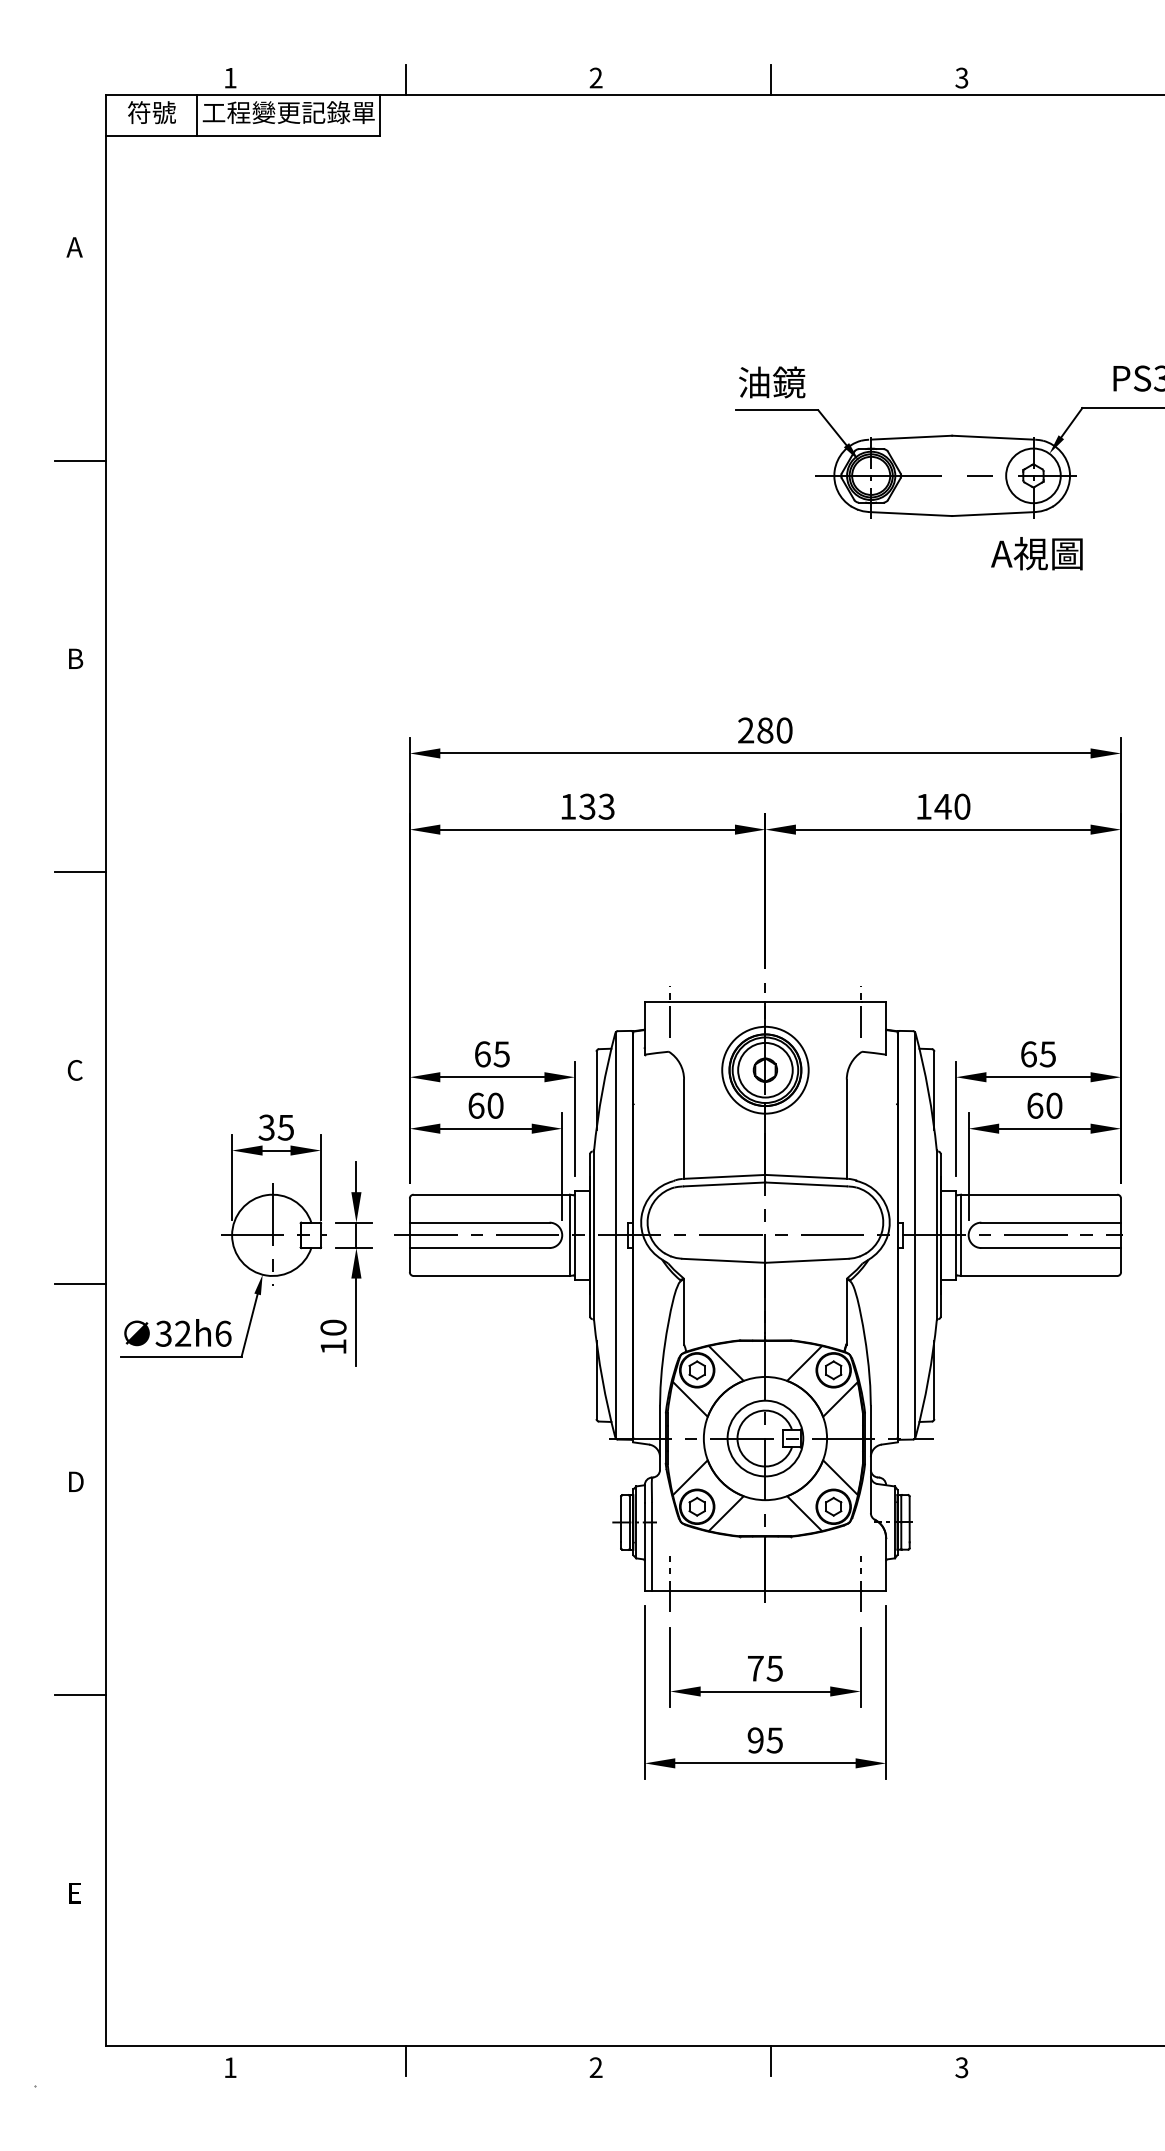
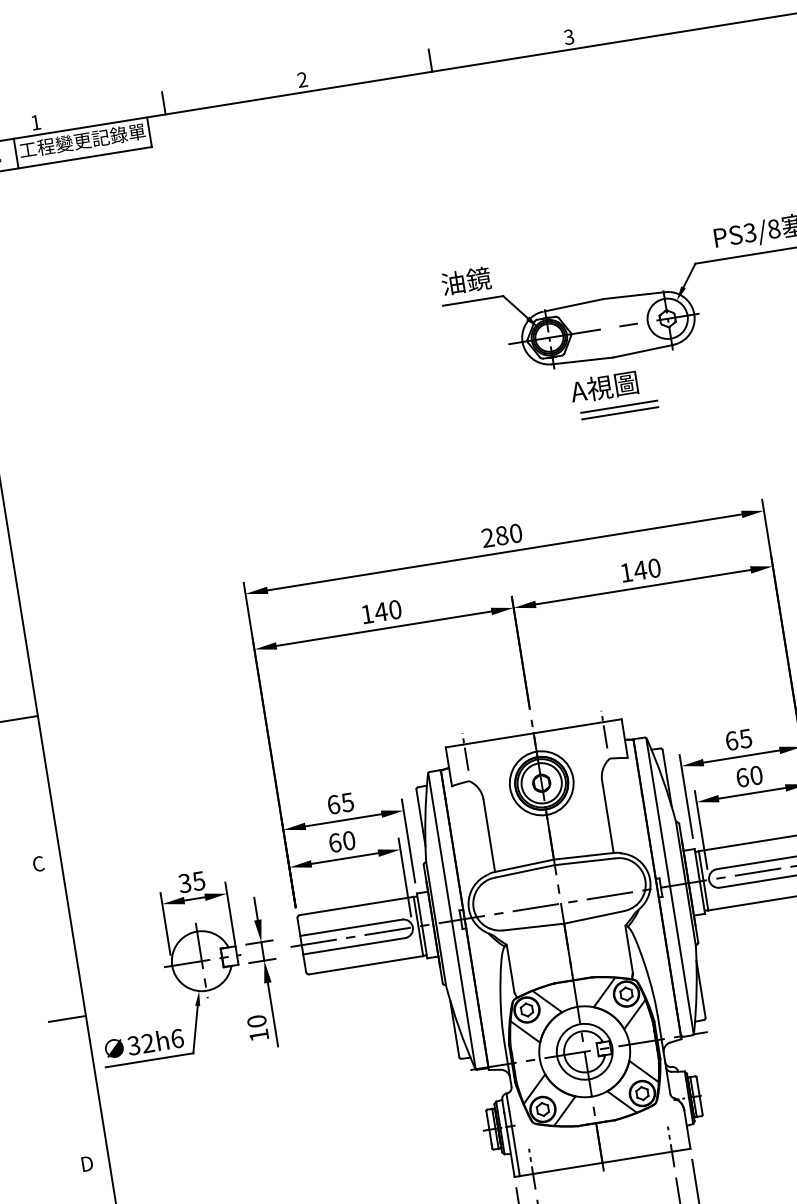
text: (1036, 553) -> (603, 387), moved
line: (949, 583) -> (619, 407), added
line: (949, 592) -> (620, 413), added
text: (596, 806) -> (387, 610), 133 -> 140

